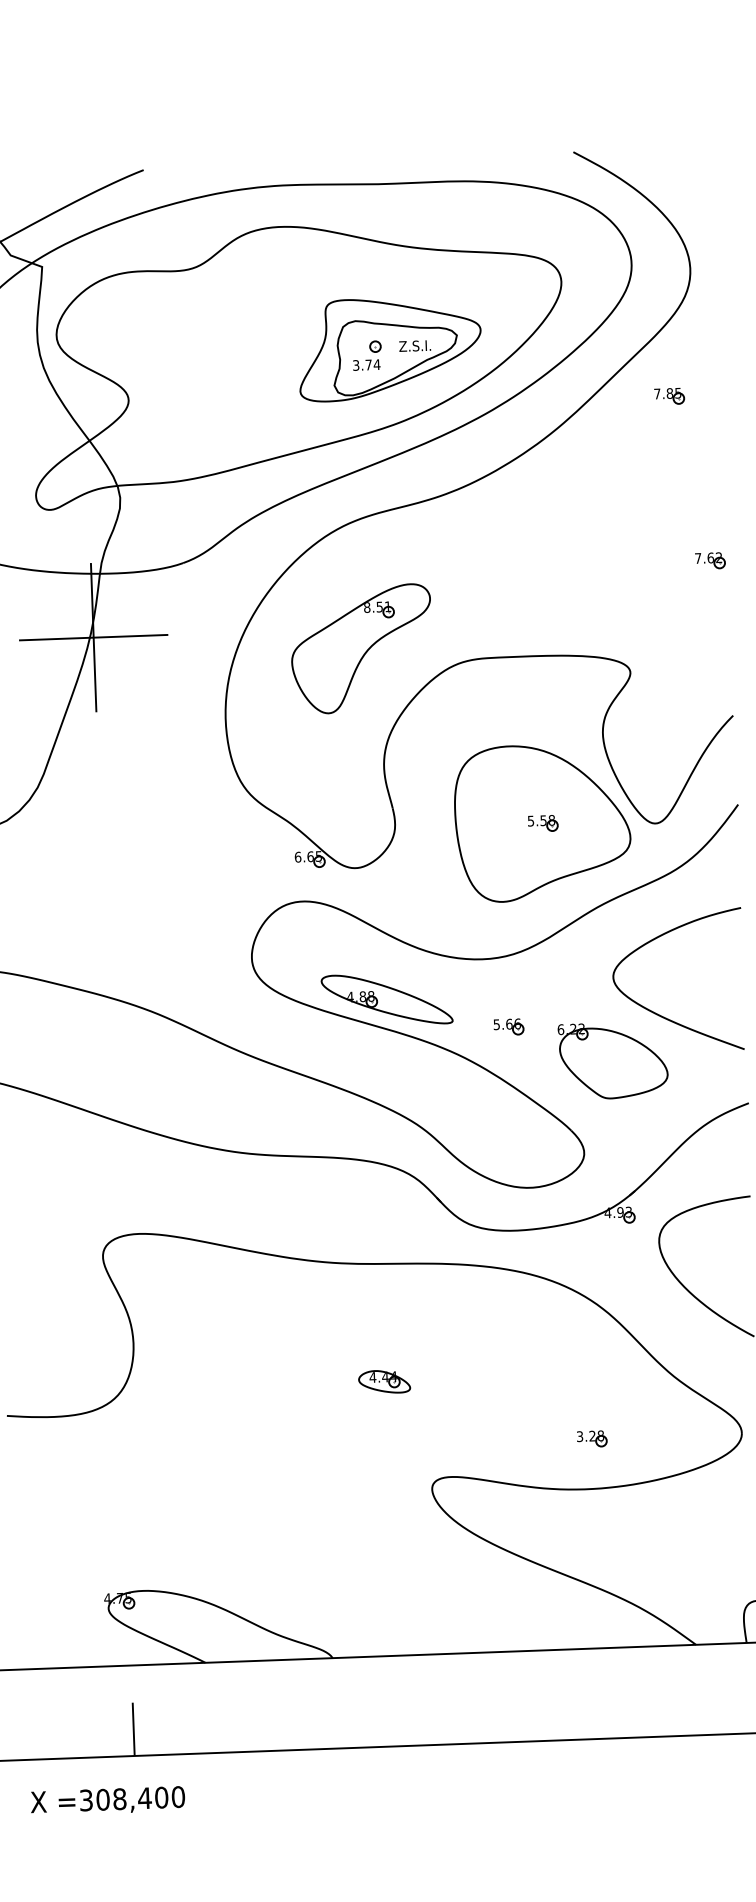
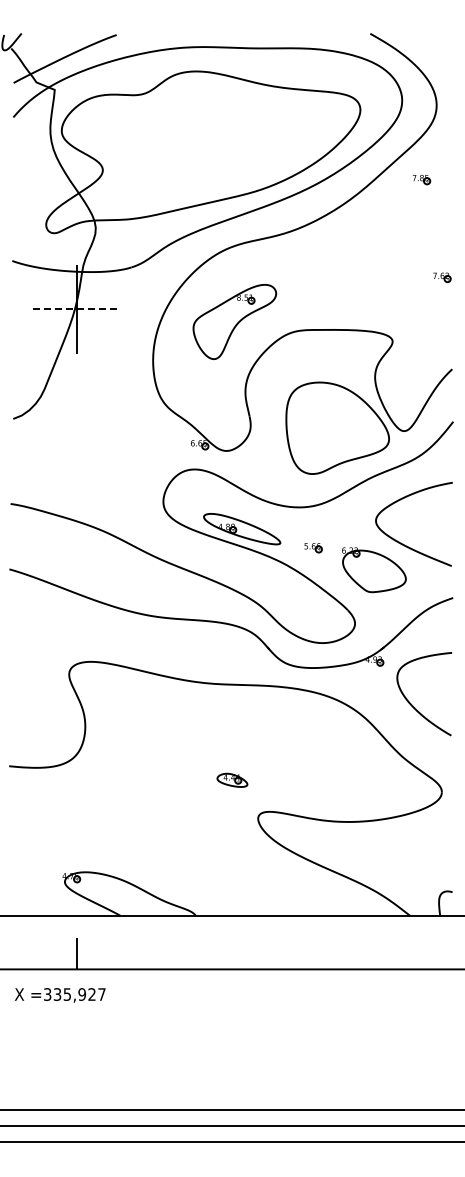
part: (389, 348) -> (257, 145), removed
line: (94, 637) -> (77, 309), solid -> dashed
part: (544, 823) -> (338, 428), removed
part: (384, 1380) -> (232, 779), moved
part: (592, 1439) -> (353, 792), removed
text: (140, 1798) -> (79, 994), =308,400 -> =335,927

